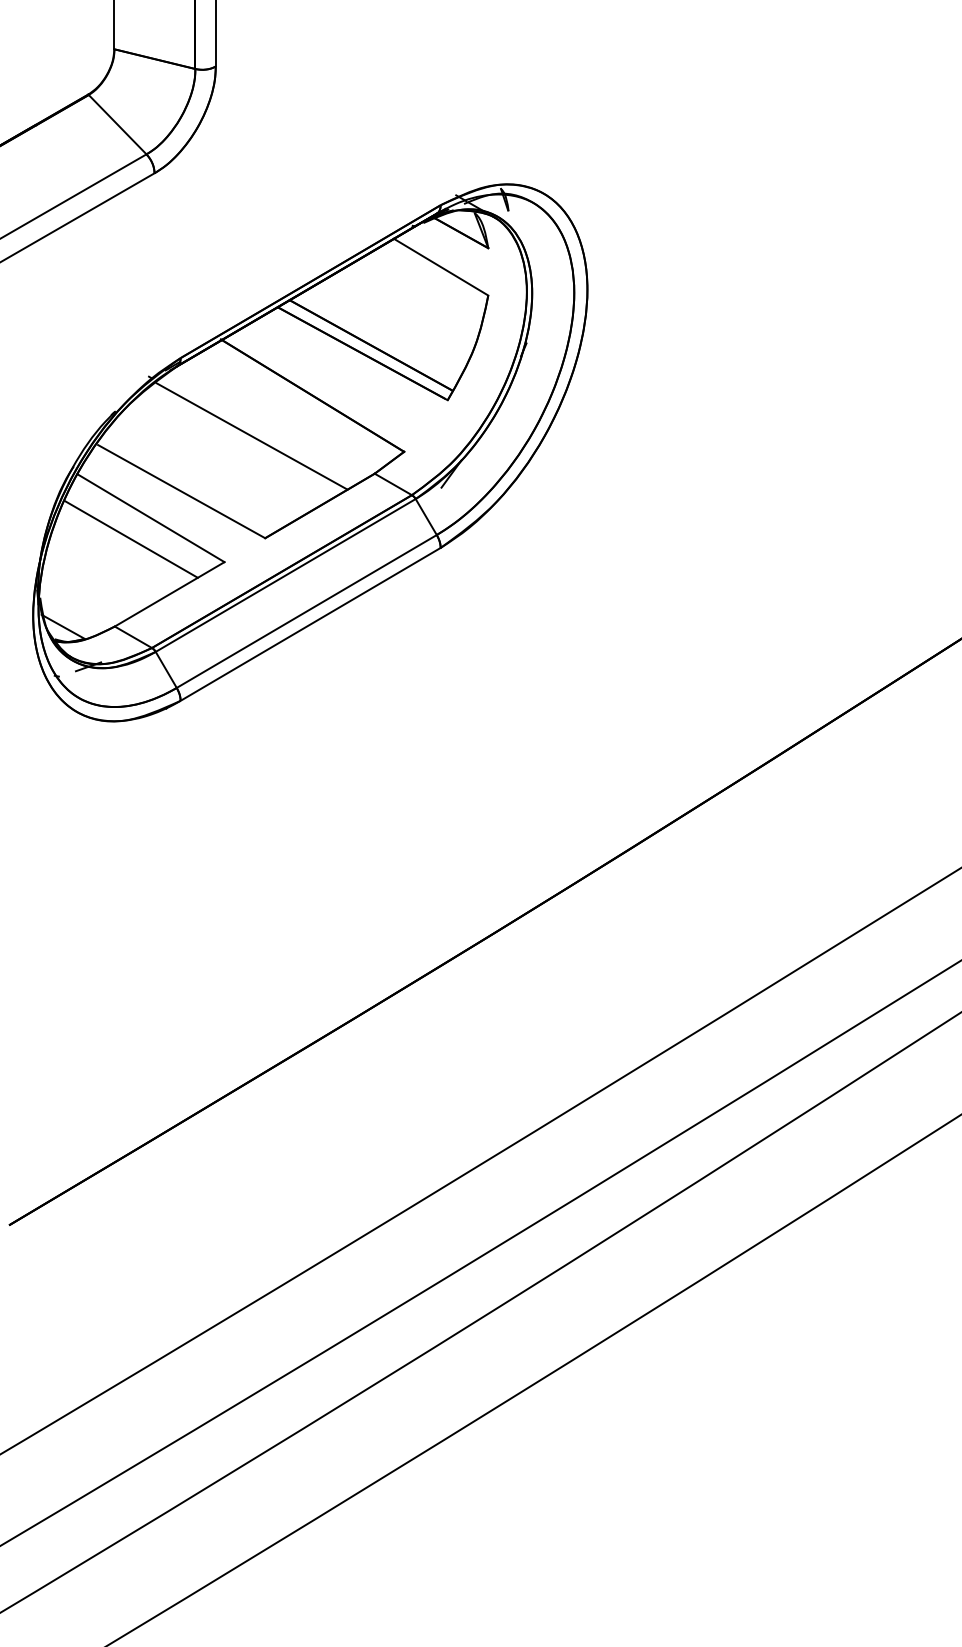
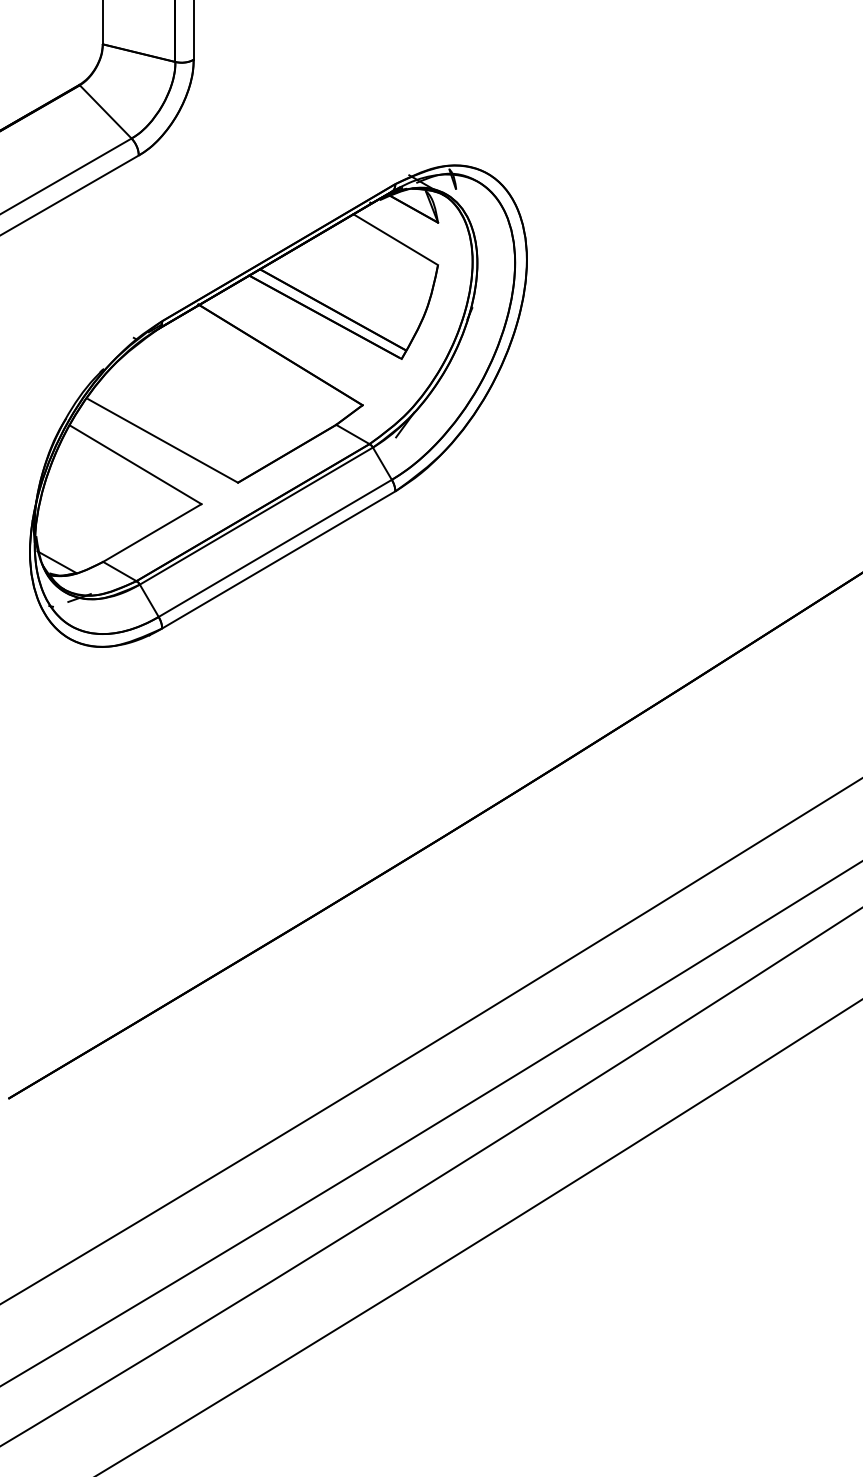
line: (251, 436) -> (225, 391), removed
line: (130, 539) -> (117, 483), removed

